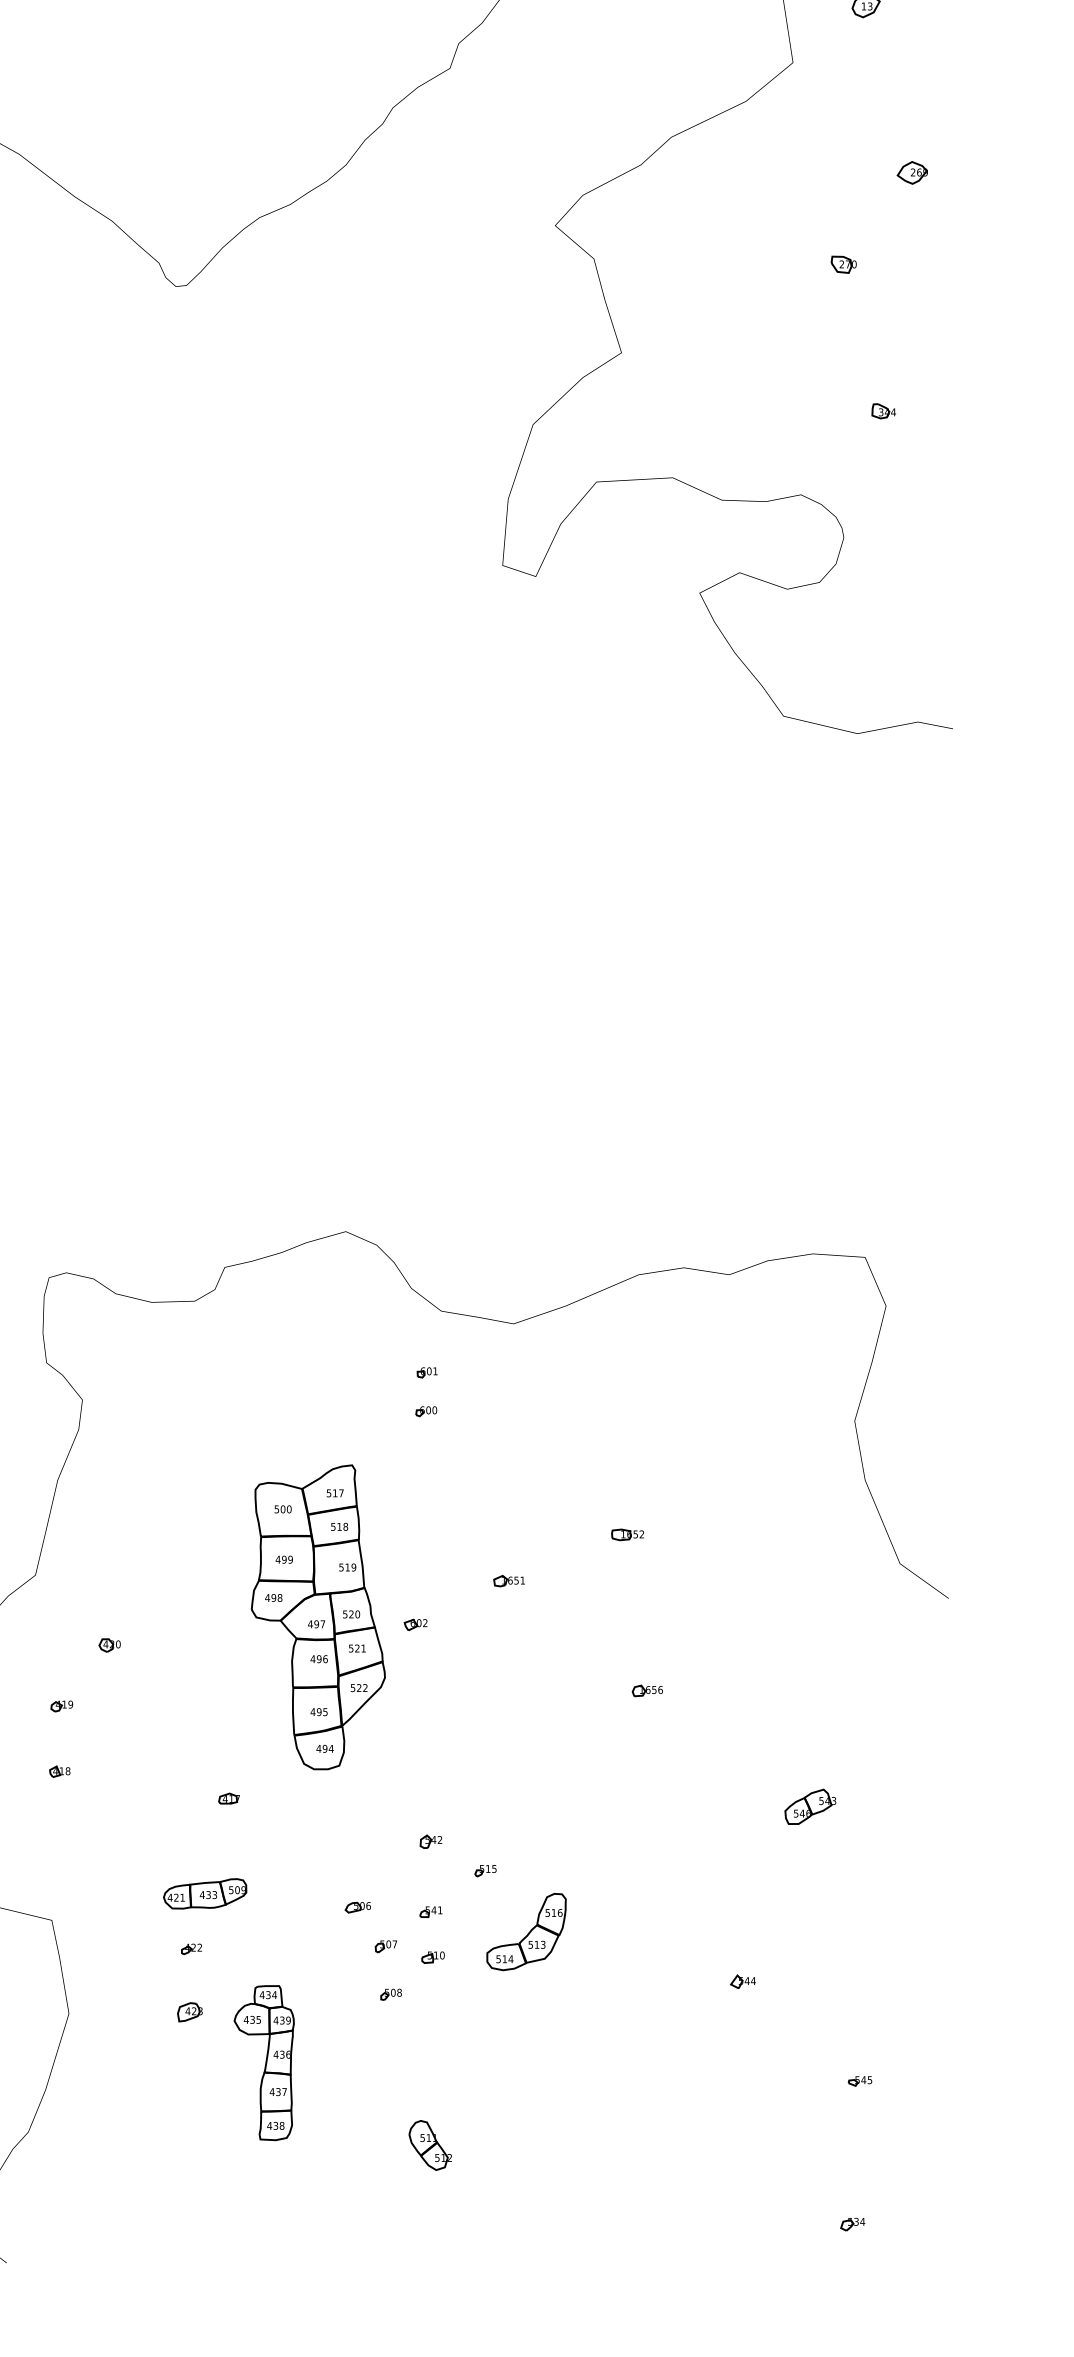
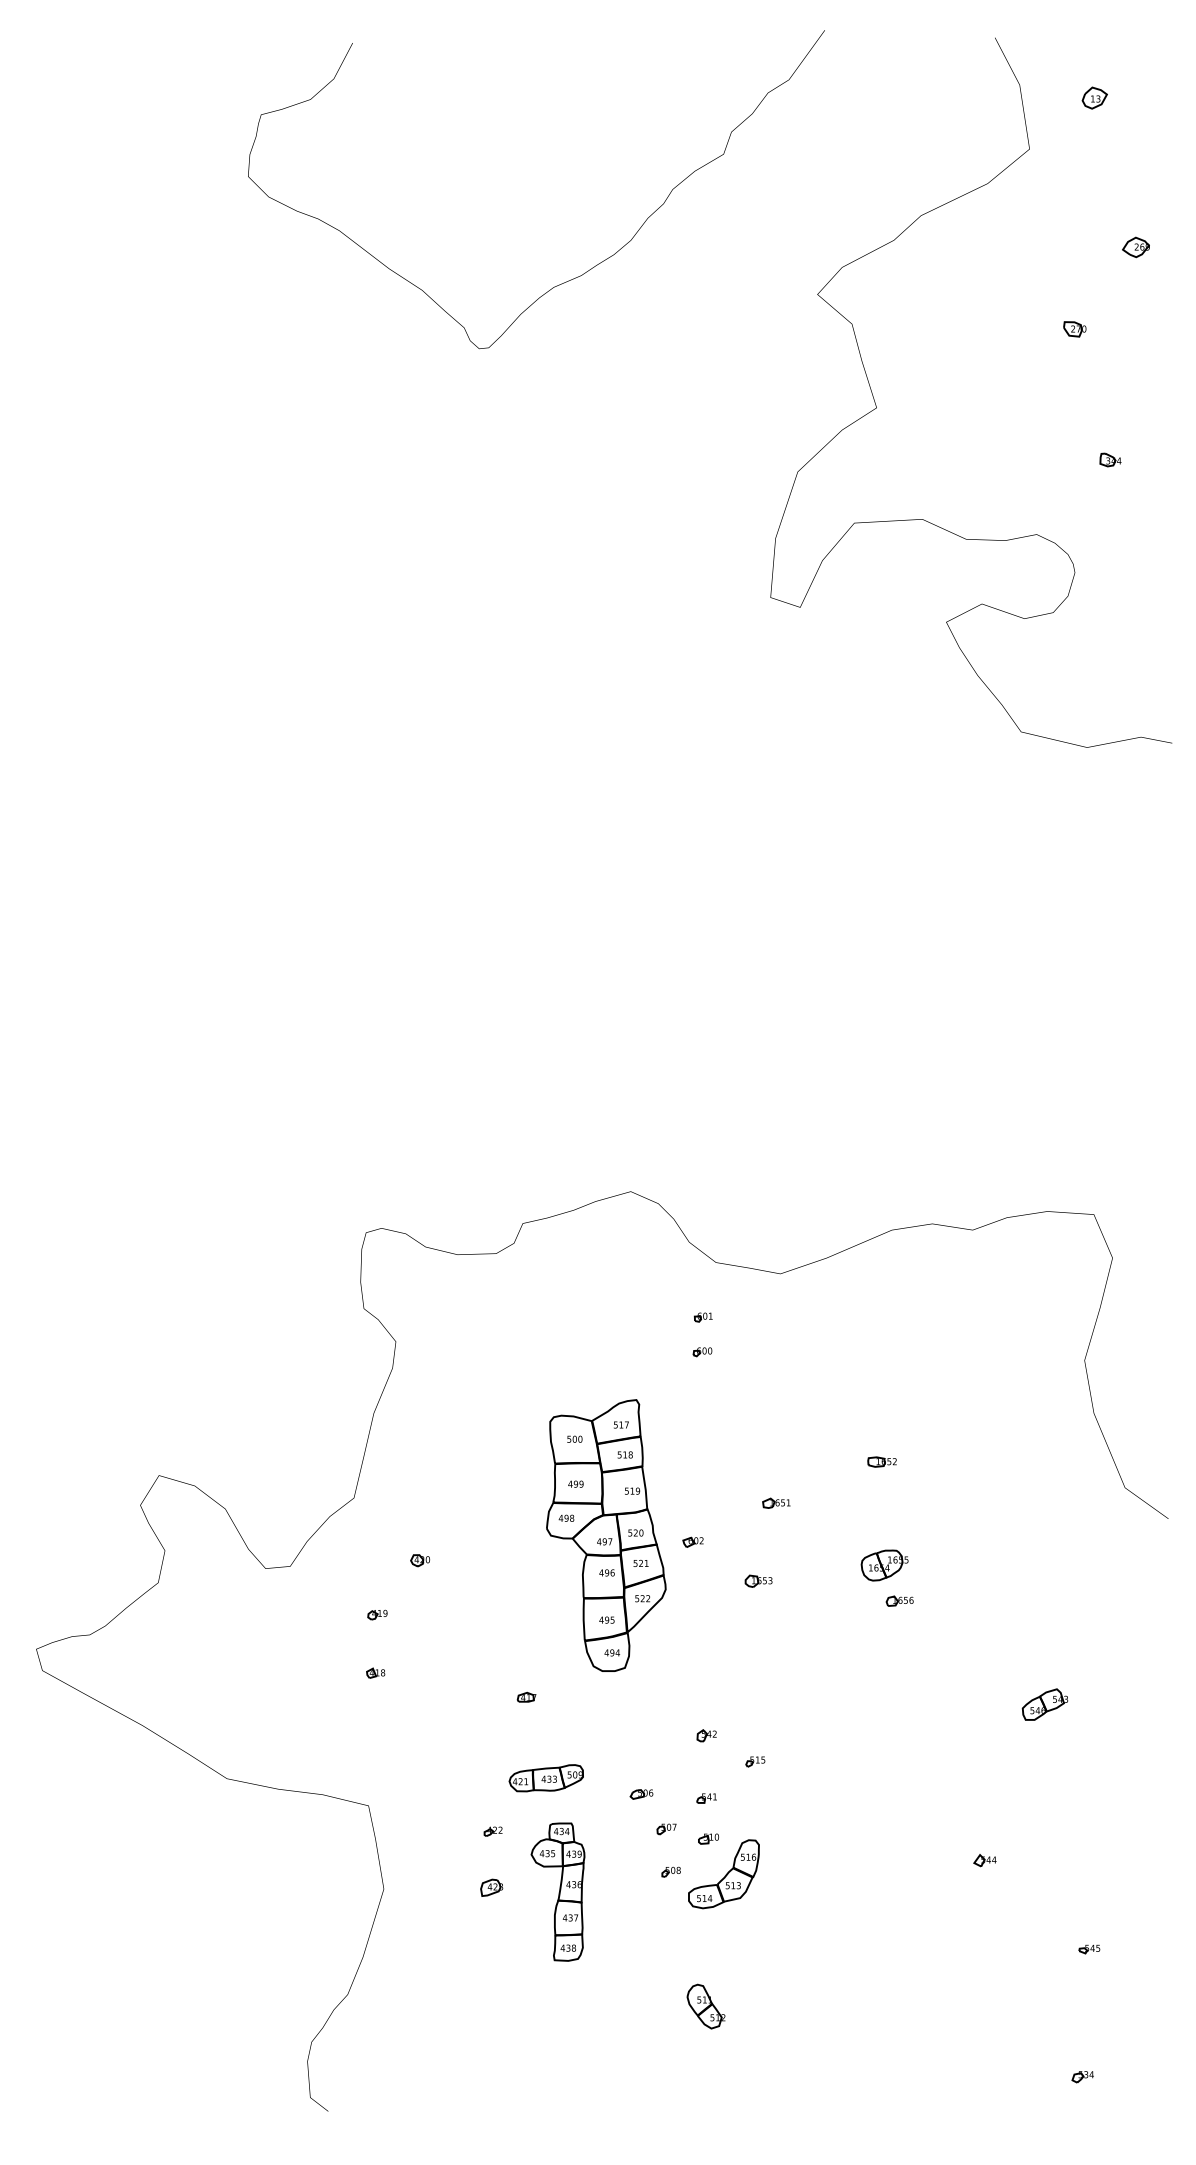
part: (630, 1650) -> (884, 1565), added
part: (489, 1667) -> (758, 1580), added
part: (204, 1894) -> (545, 1778), moved
part: (526, 1932) -> (723, 1874), moved
part: (263, 2062) -> (557, 1891), moved

